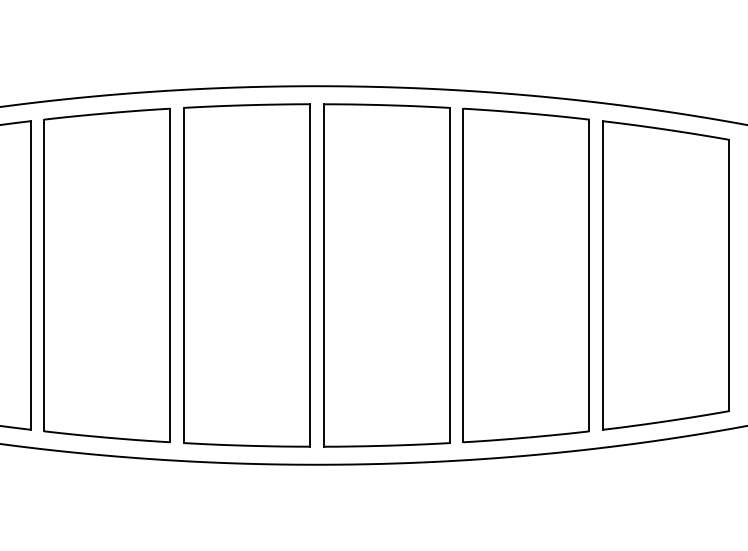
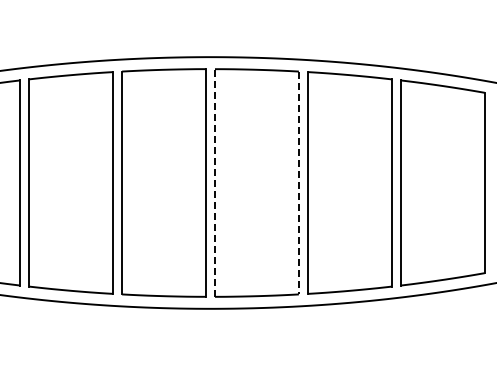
line: (322, 276) -> (214, 183), solid -> dashed
line: (449, 276) -> (298, 183), solid -> dashed

